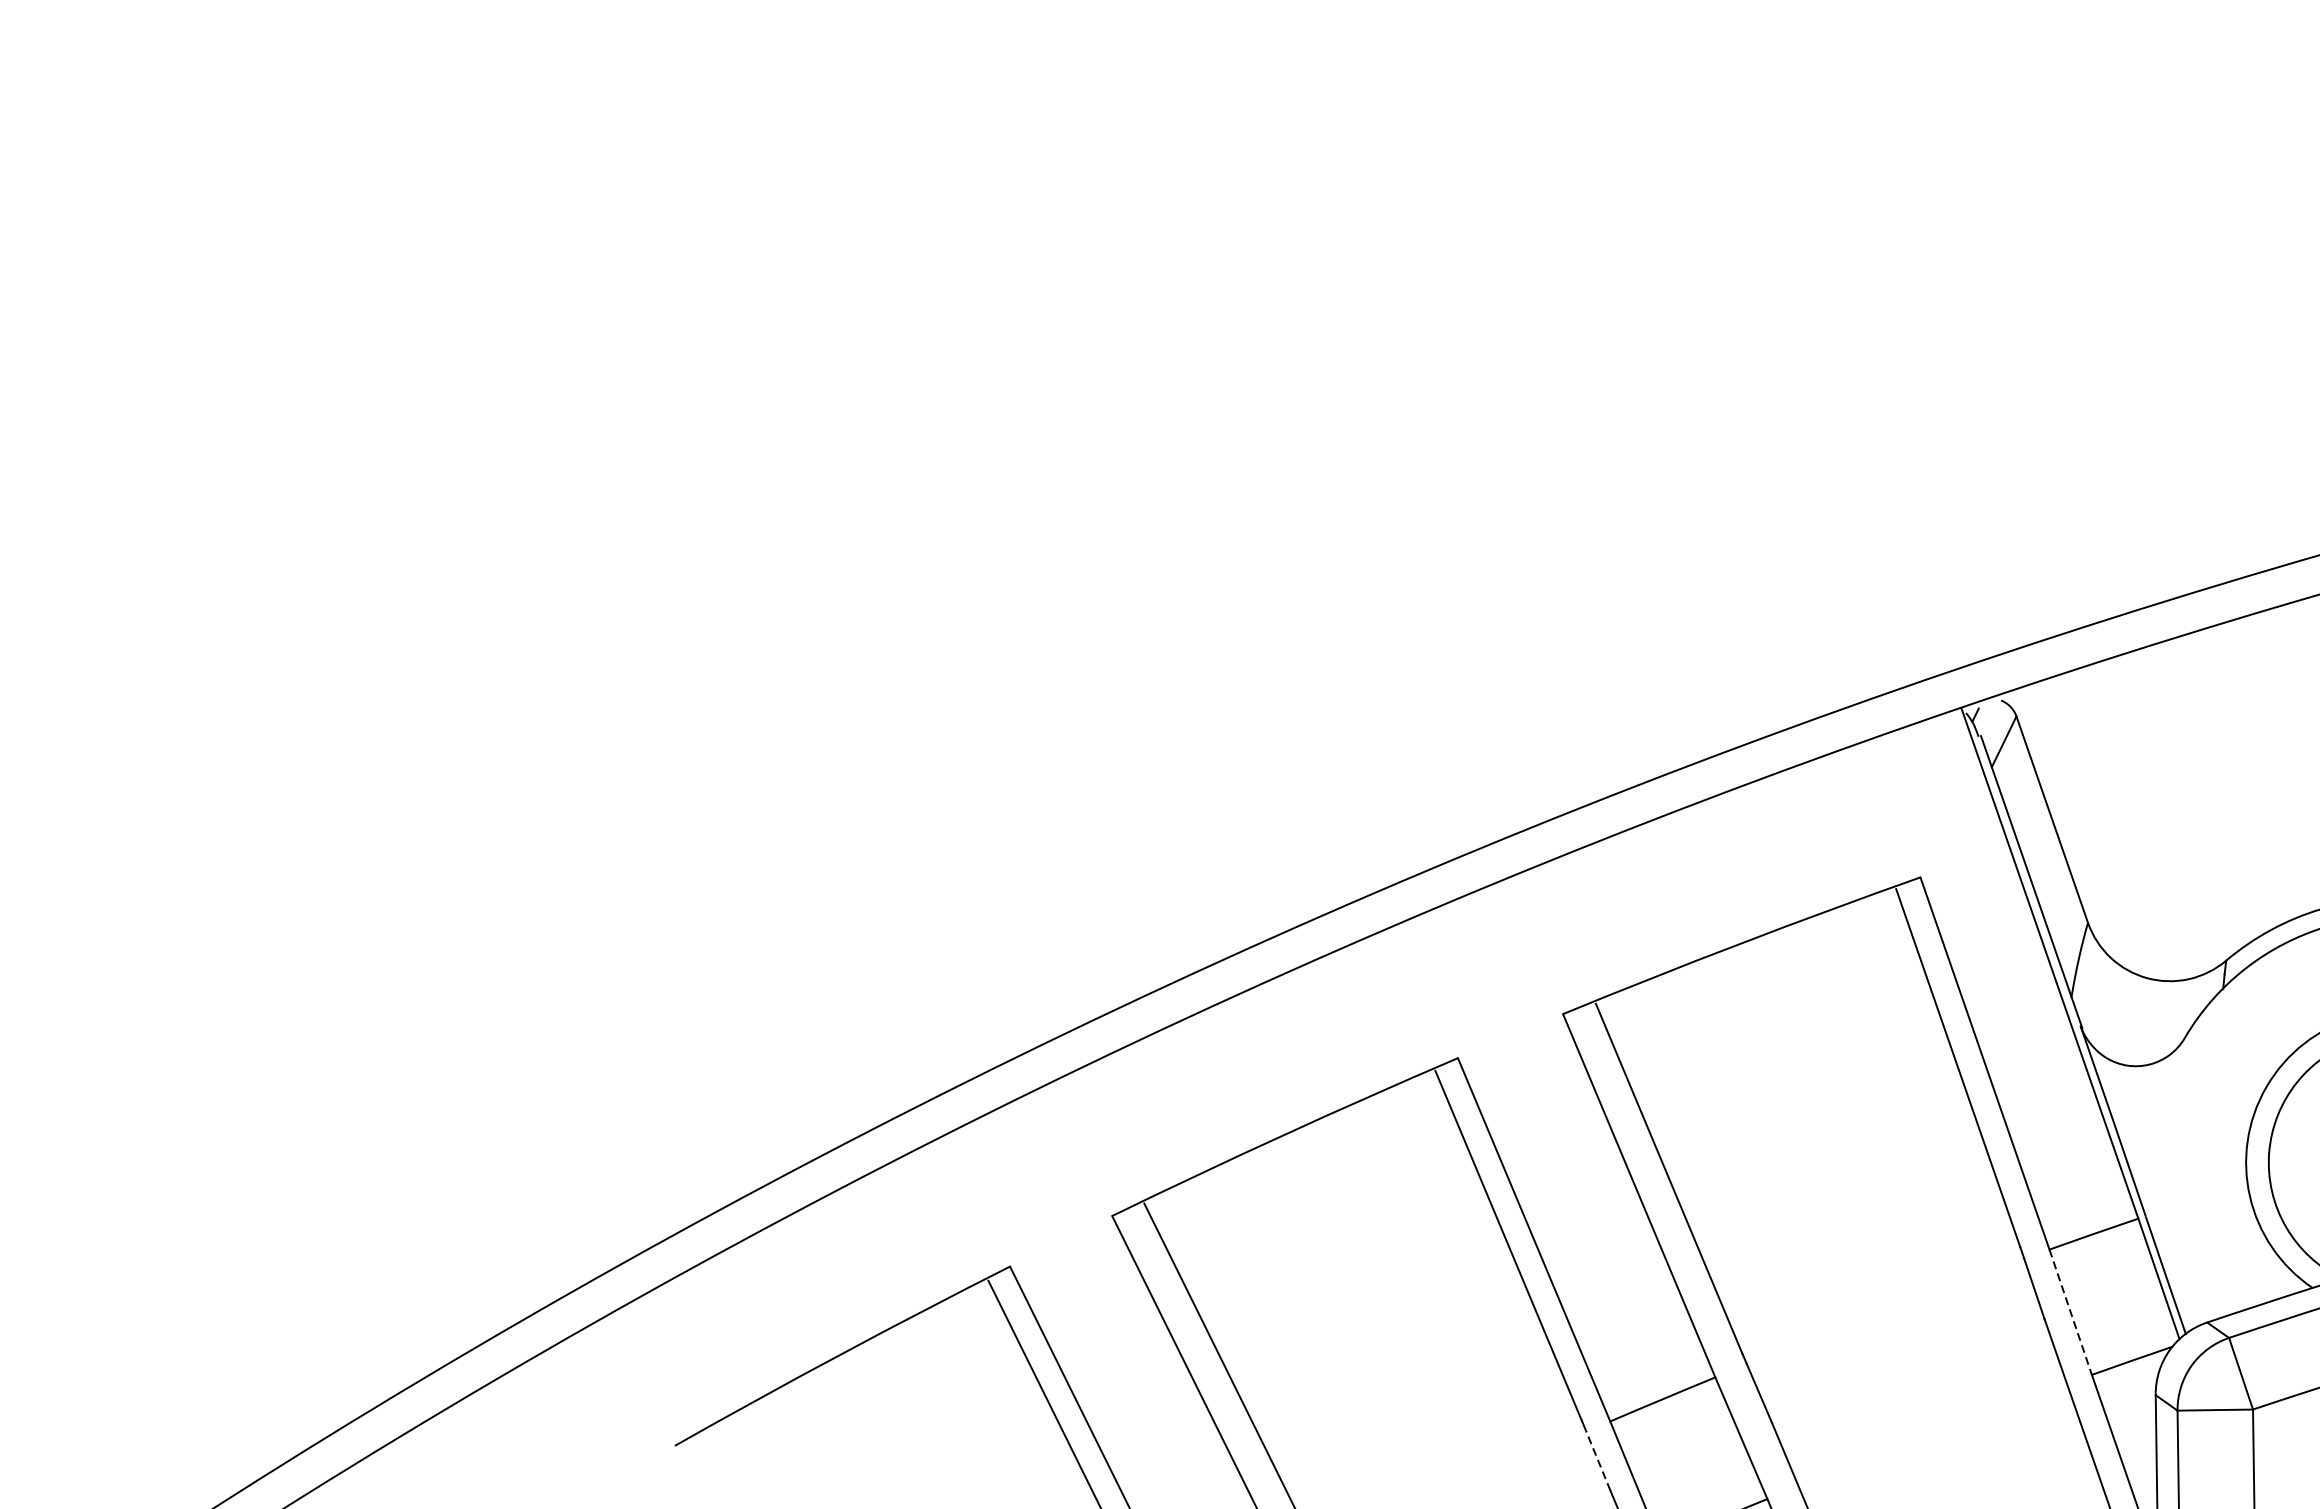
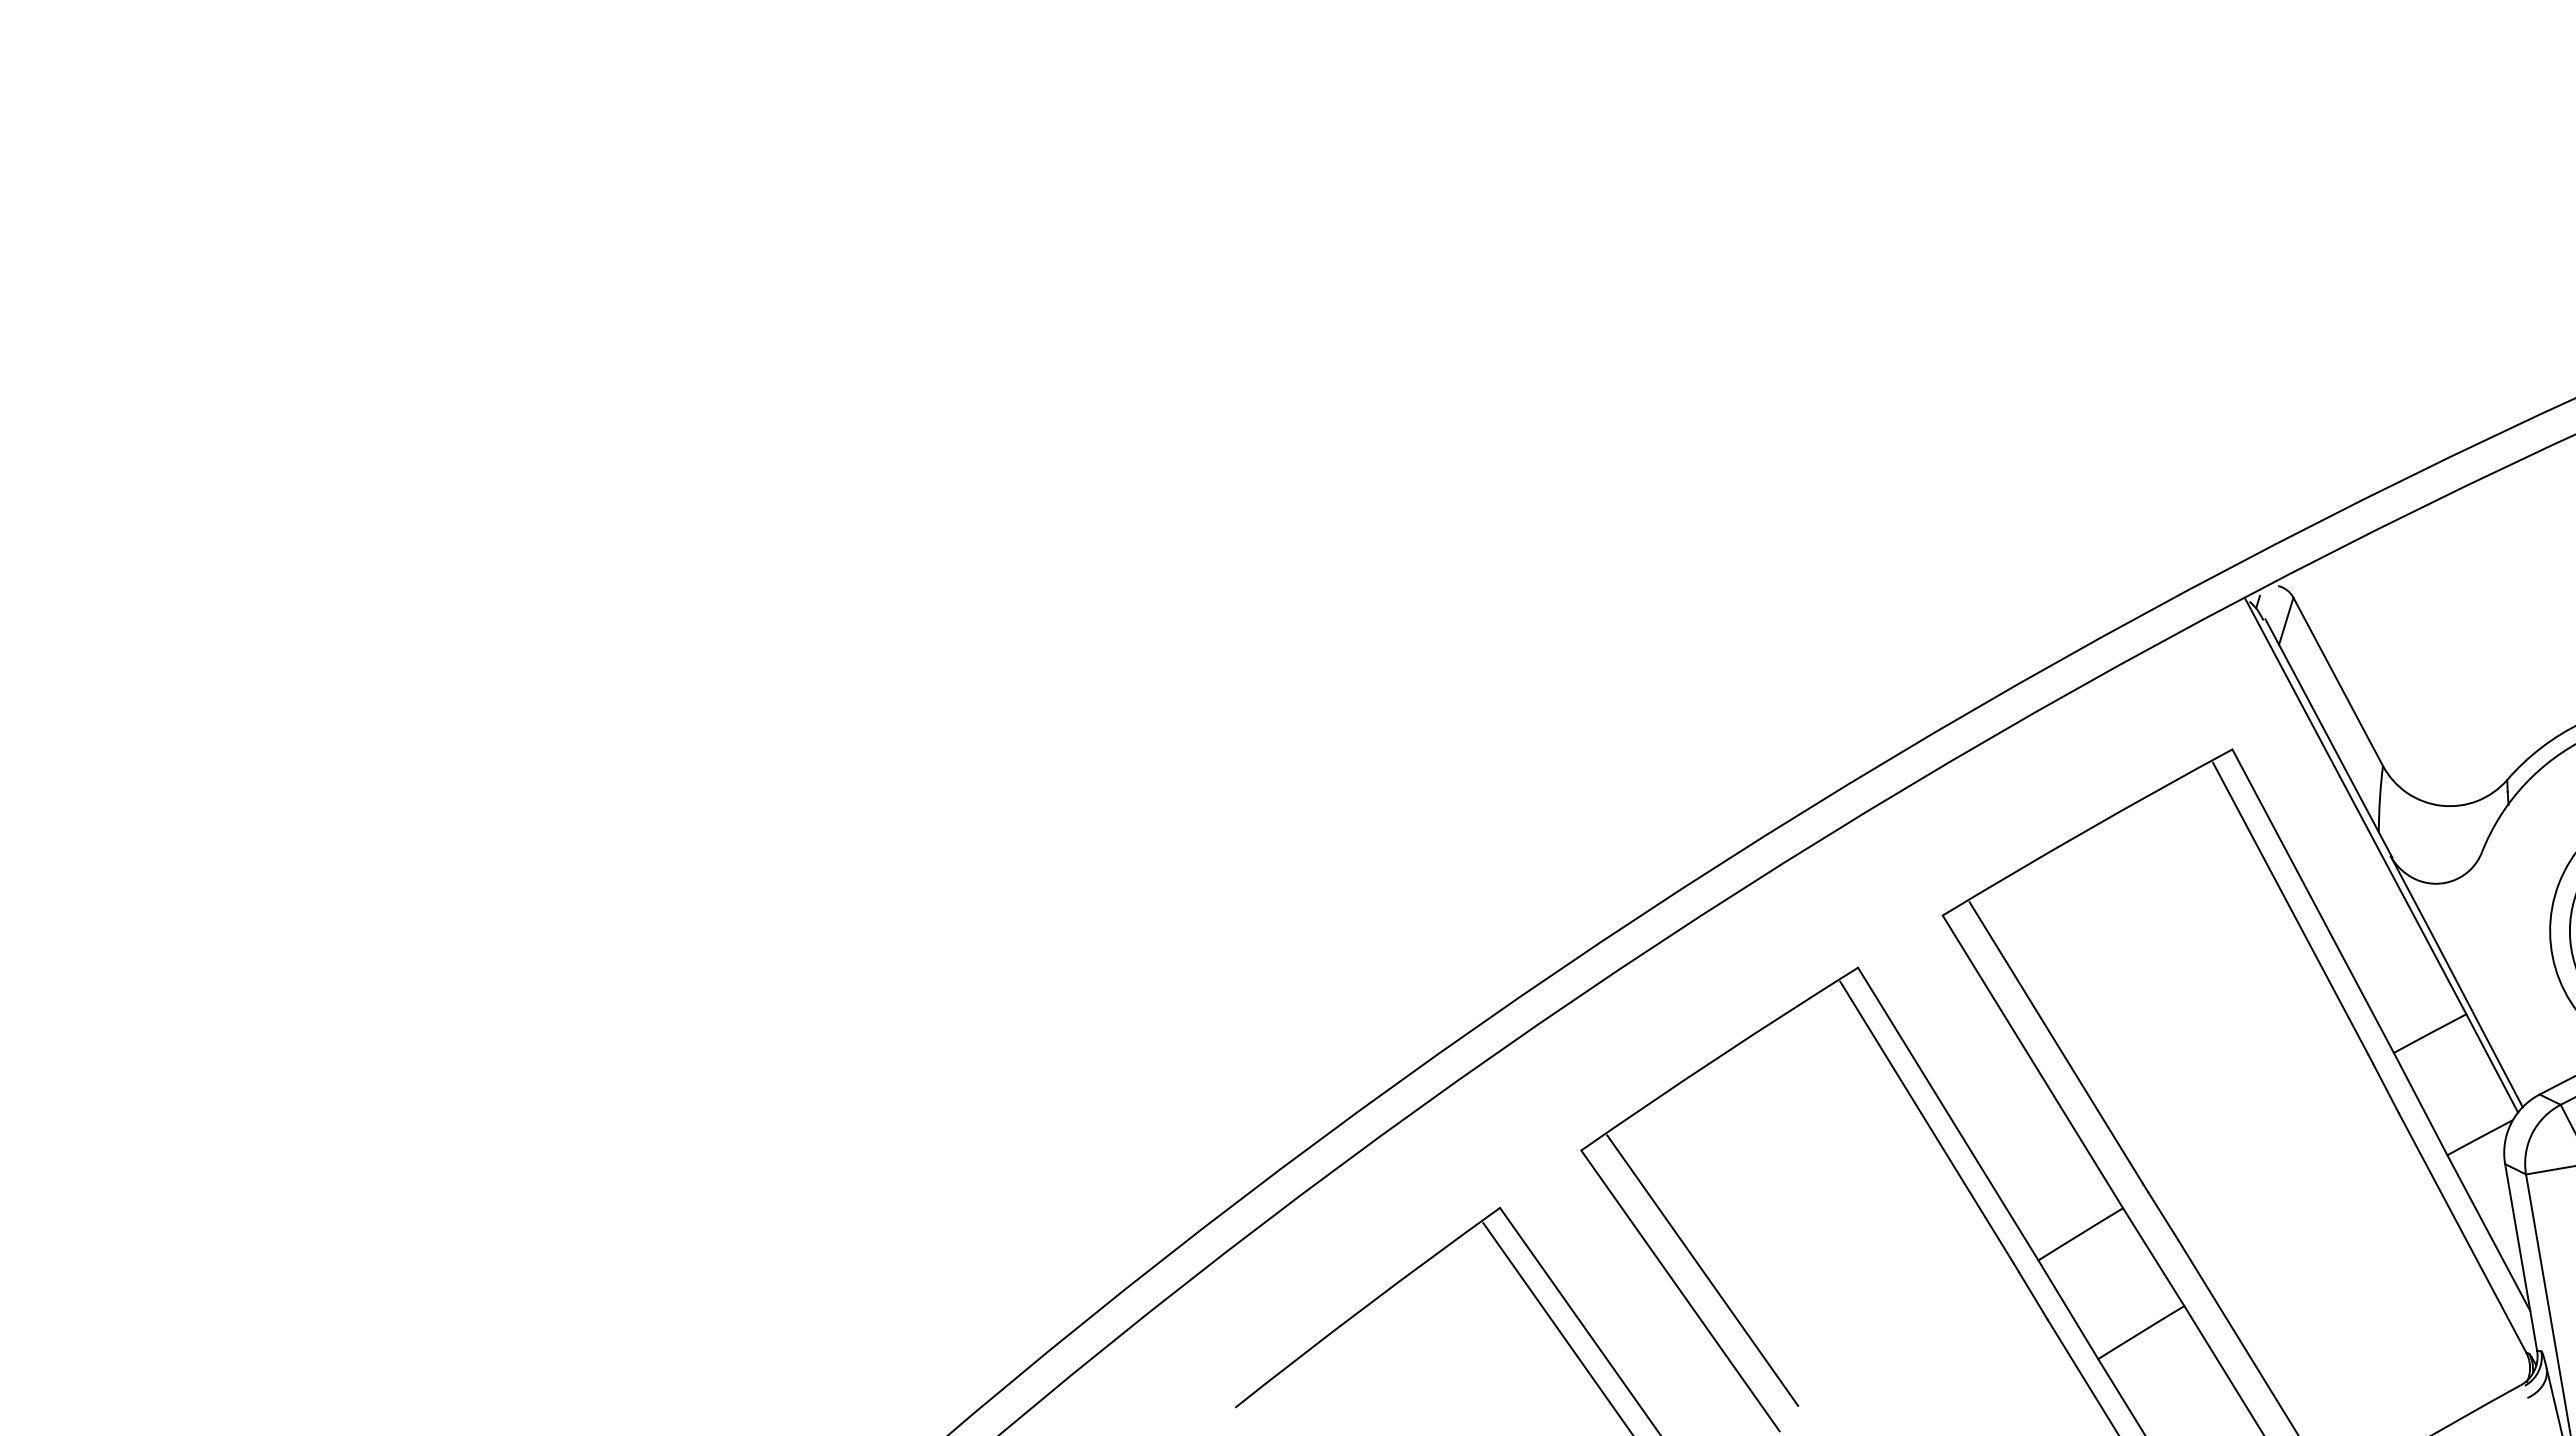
line: (2070, 1312) -> (2420, 1104), dashed -> solid
line: (1598, 1461) -> (2033, 1296), dashed -> solid

